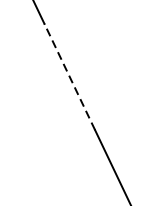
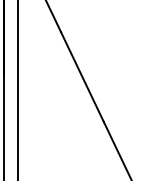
line: (69, 77) -> (82, 77), dashed -> solid

